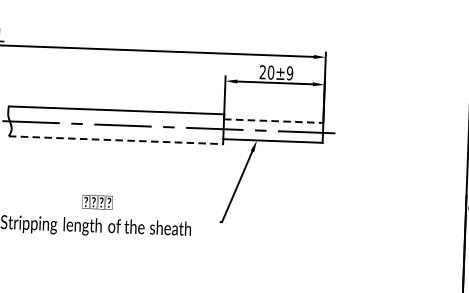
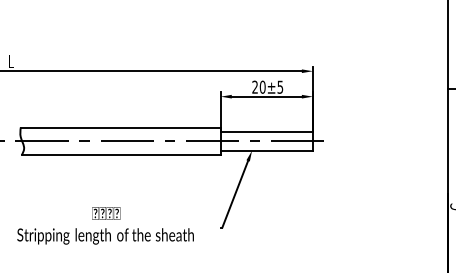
text: (290, 72) -> (280, 86), 20±9 -> 20±5
line: (274, 121) -> (267, 132), dashed -> solid
line: (116, 140) -> (121, 155), dashed -> solid

